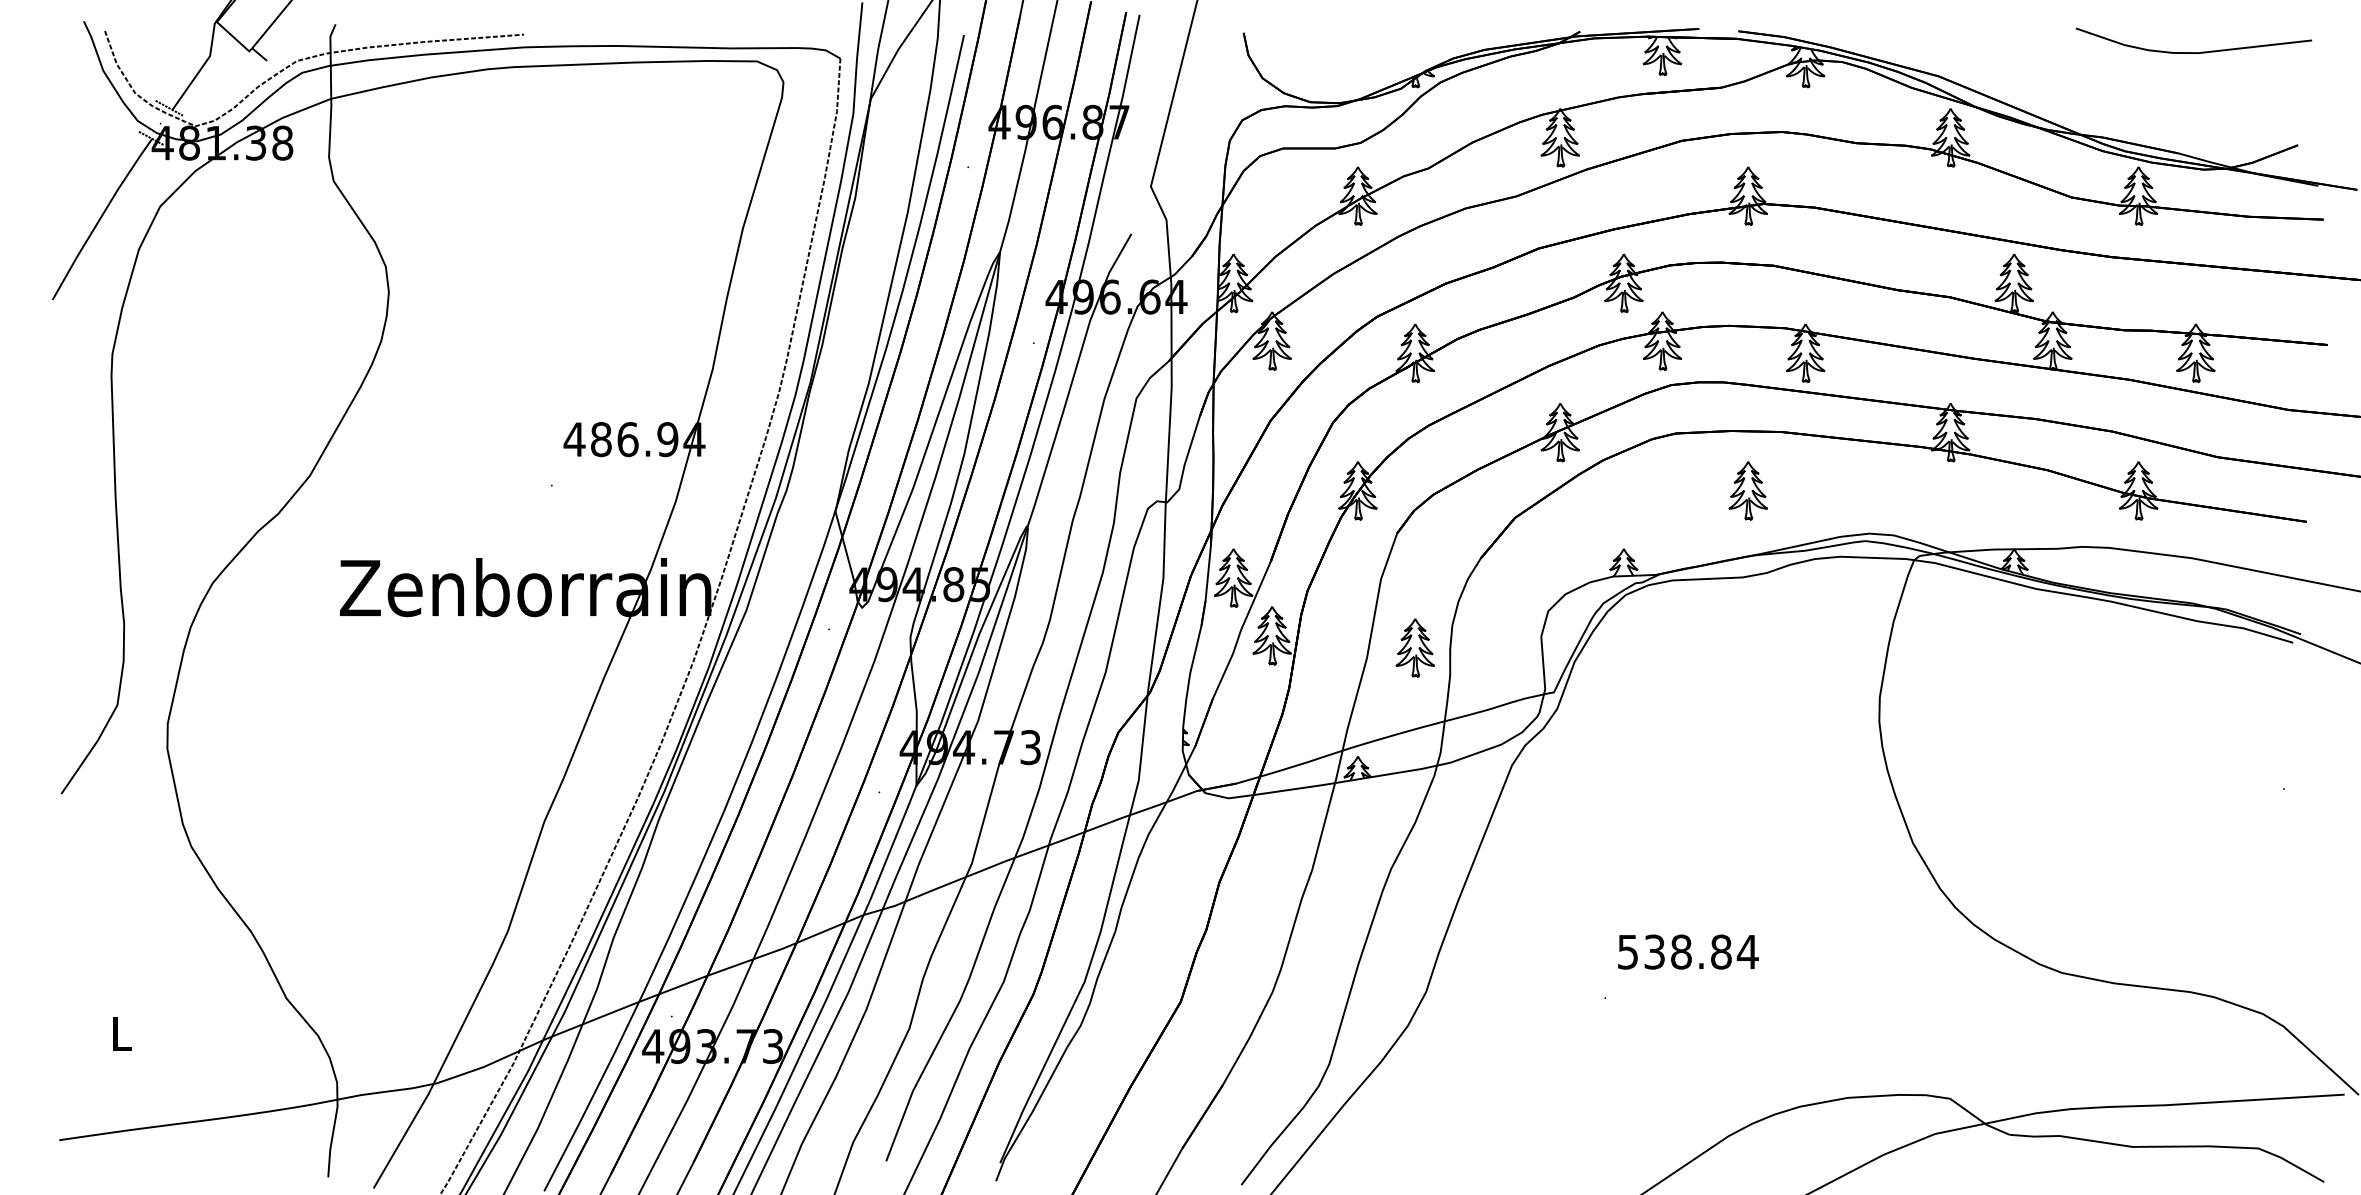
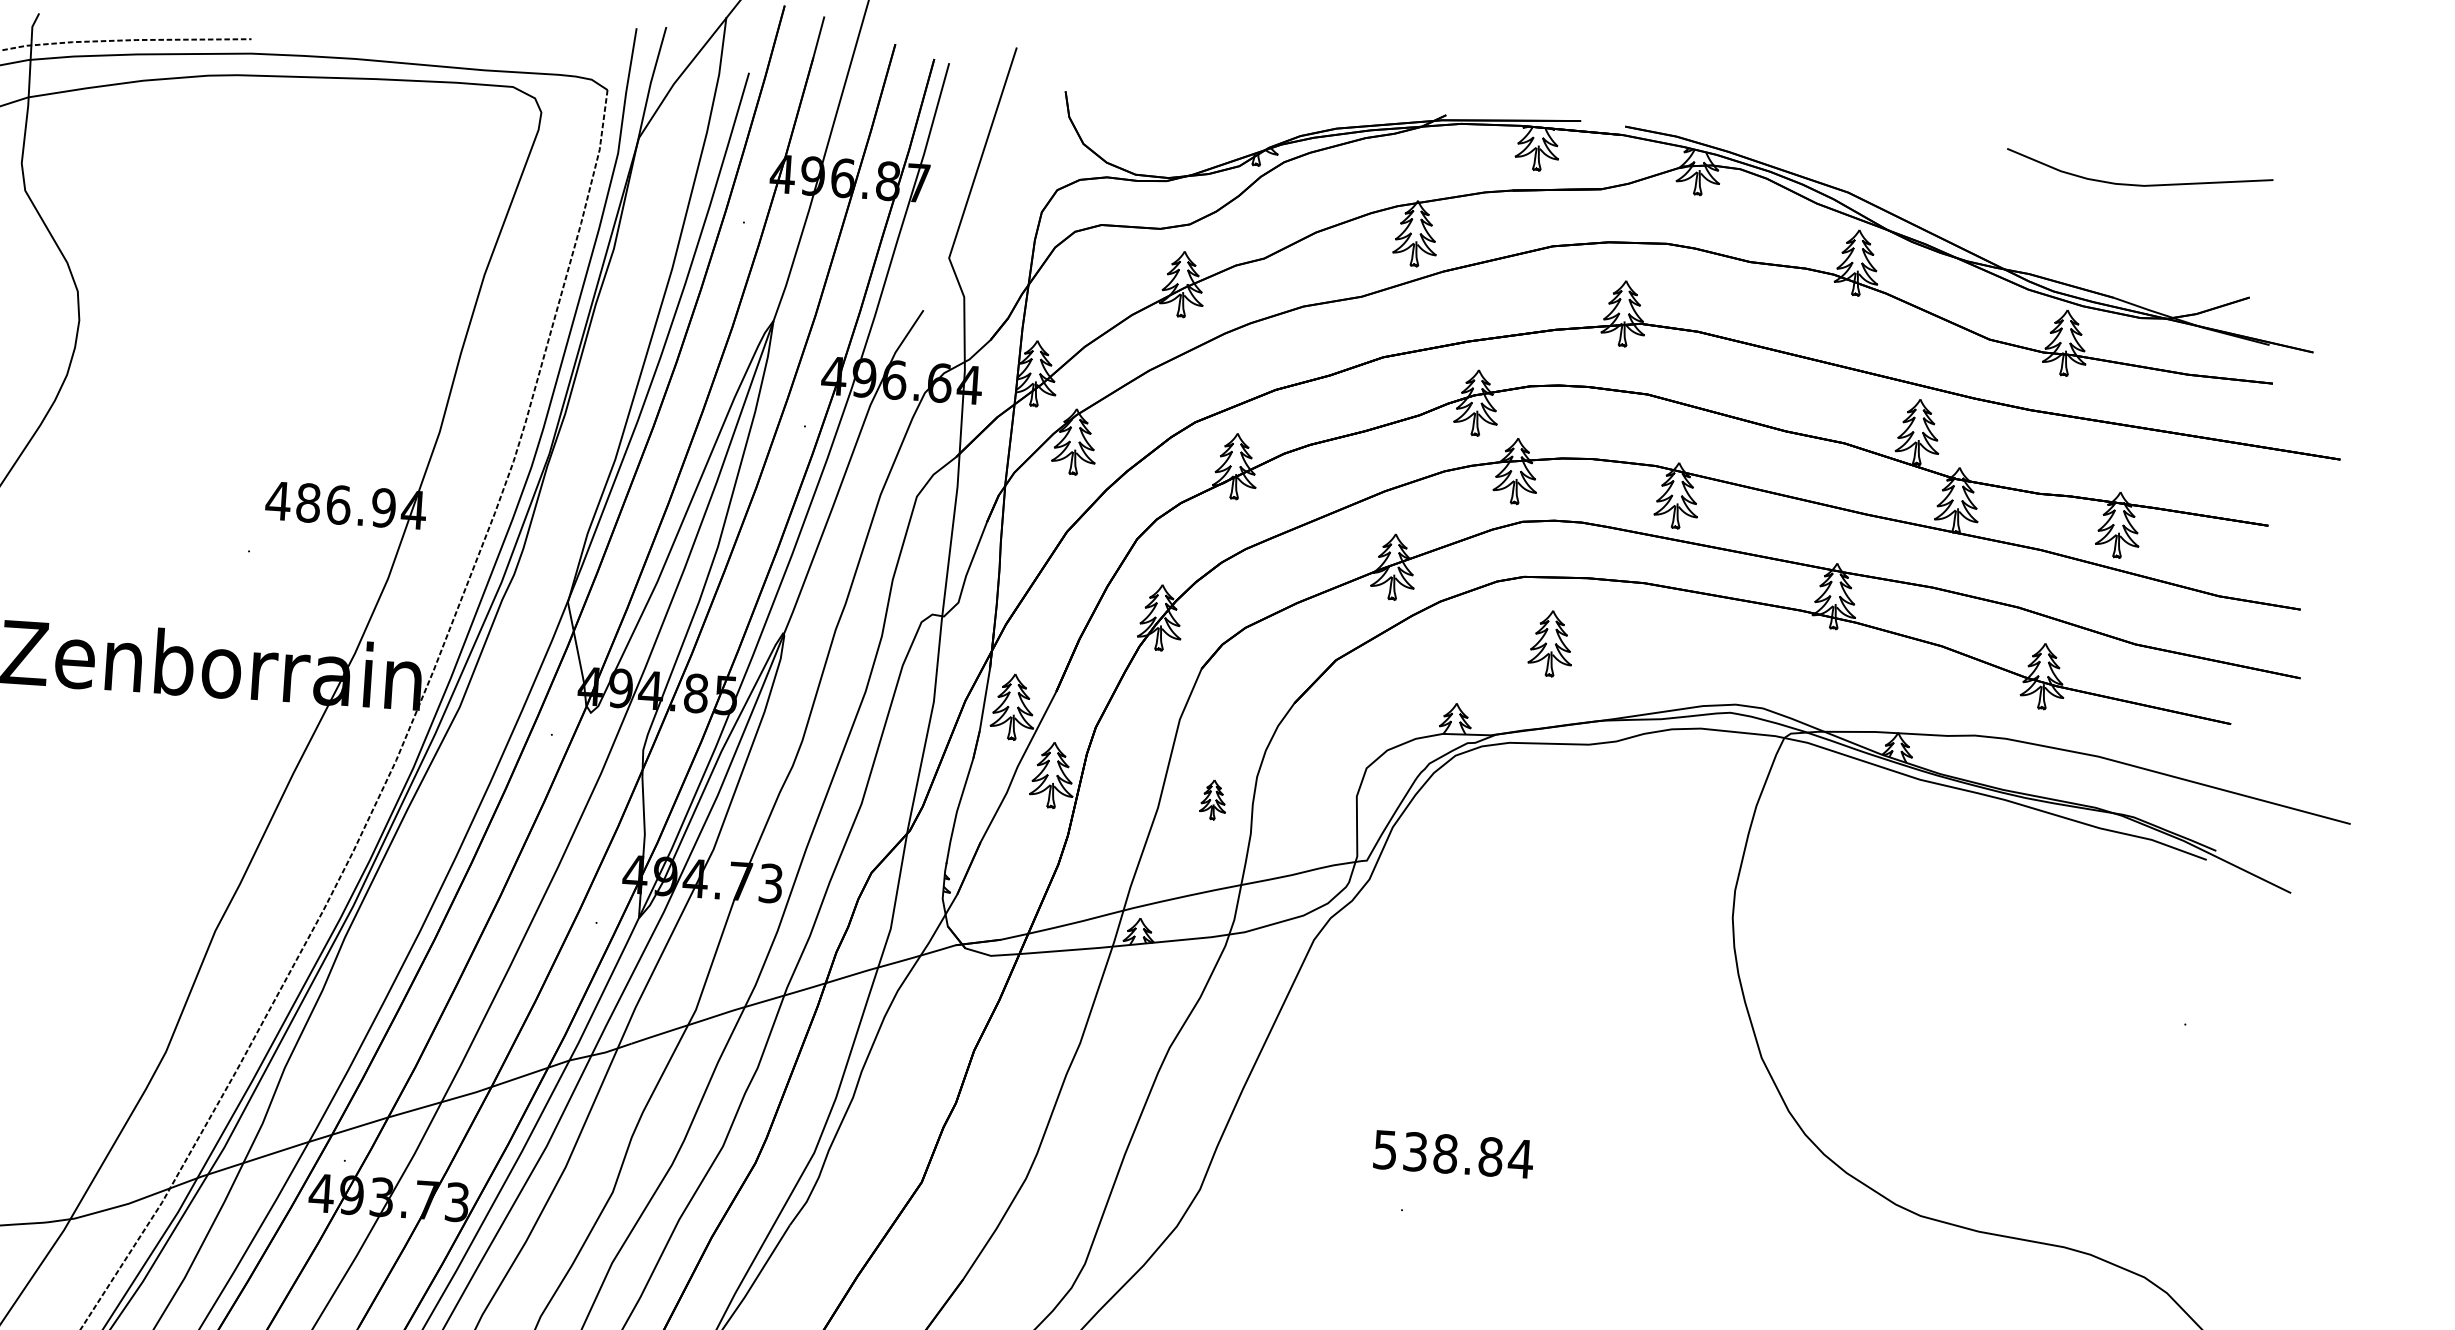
part: (1747, 490) -> (1550, 643), moved
part: (1414, 647) -> (1212, 799), size x0.6
text: (1688, 951) -> (1453, 1153), moved

